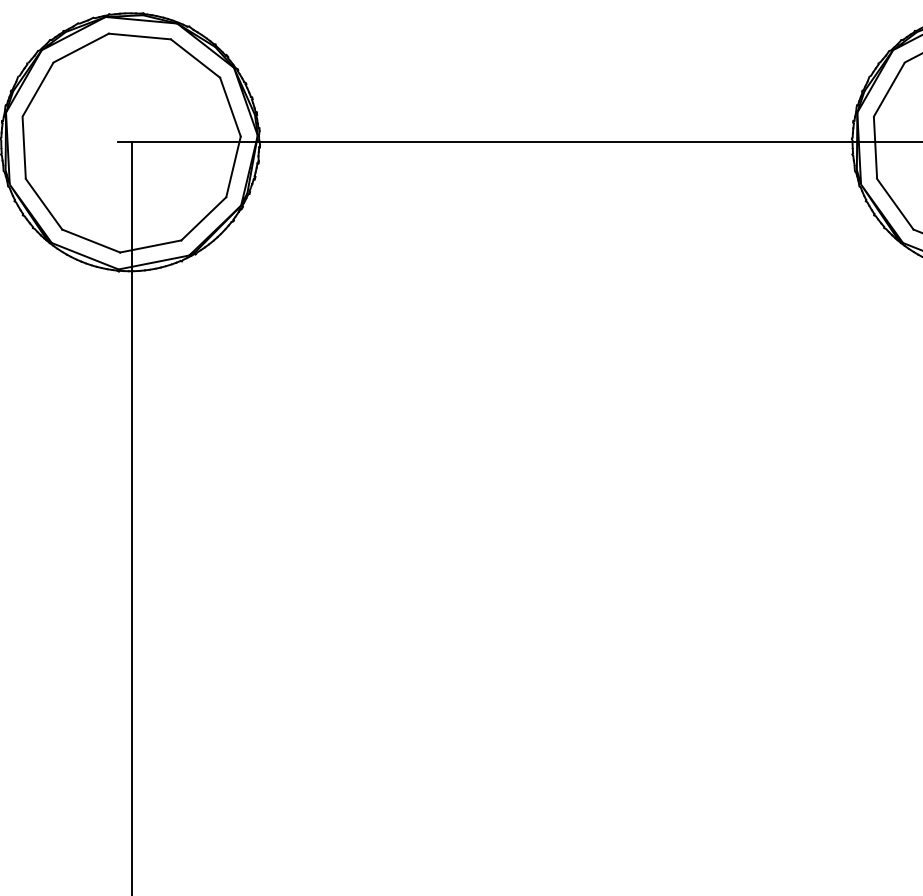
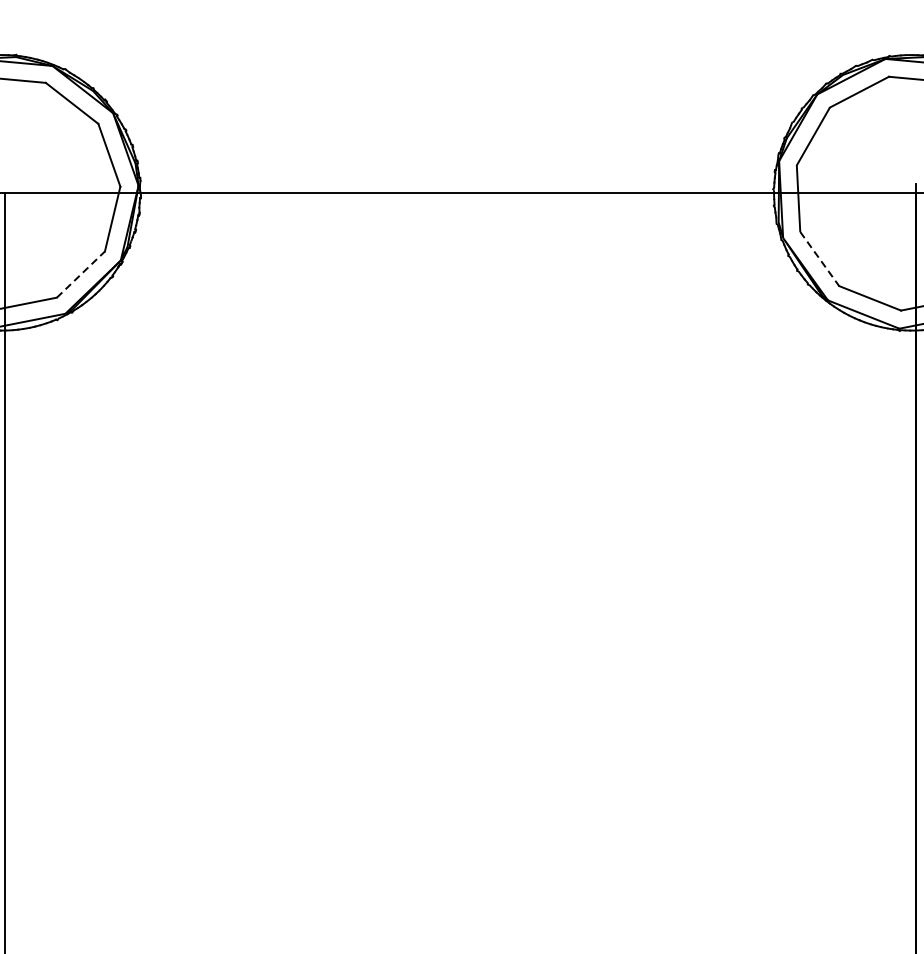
line: (895, 204) -> (819, 259), solid -> dashed
line: (204, 218) -> (81, 274), solid -> dashed

